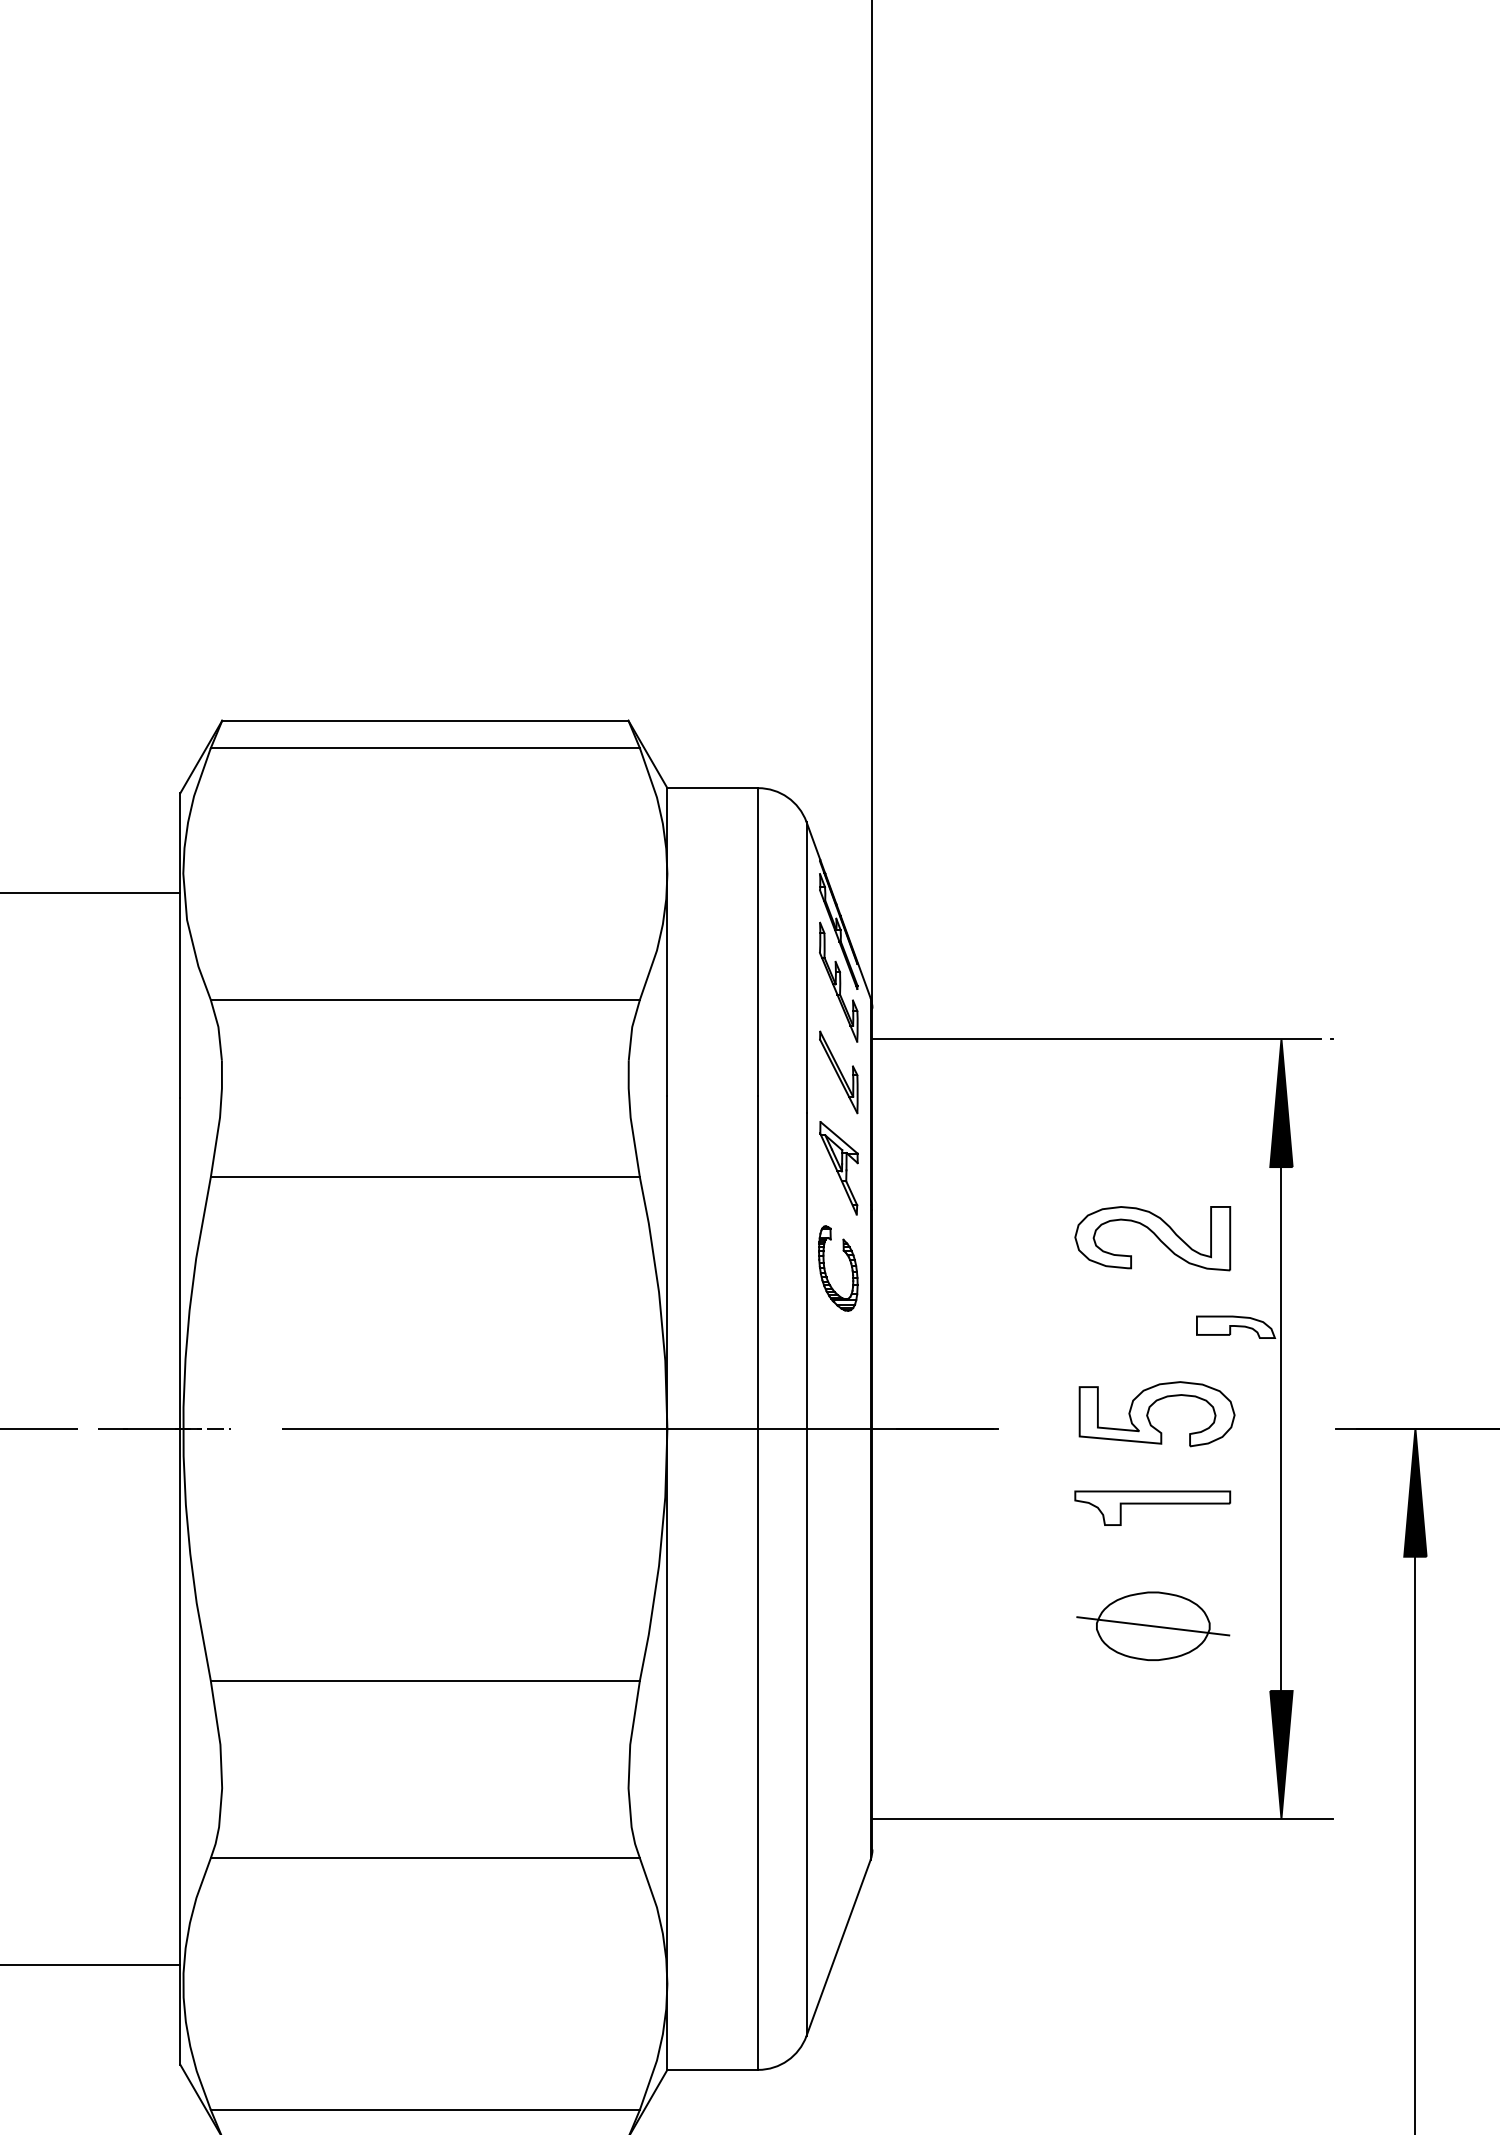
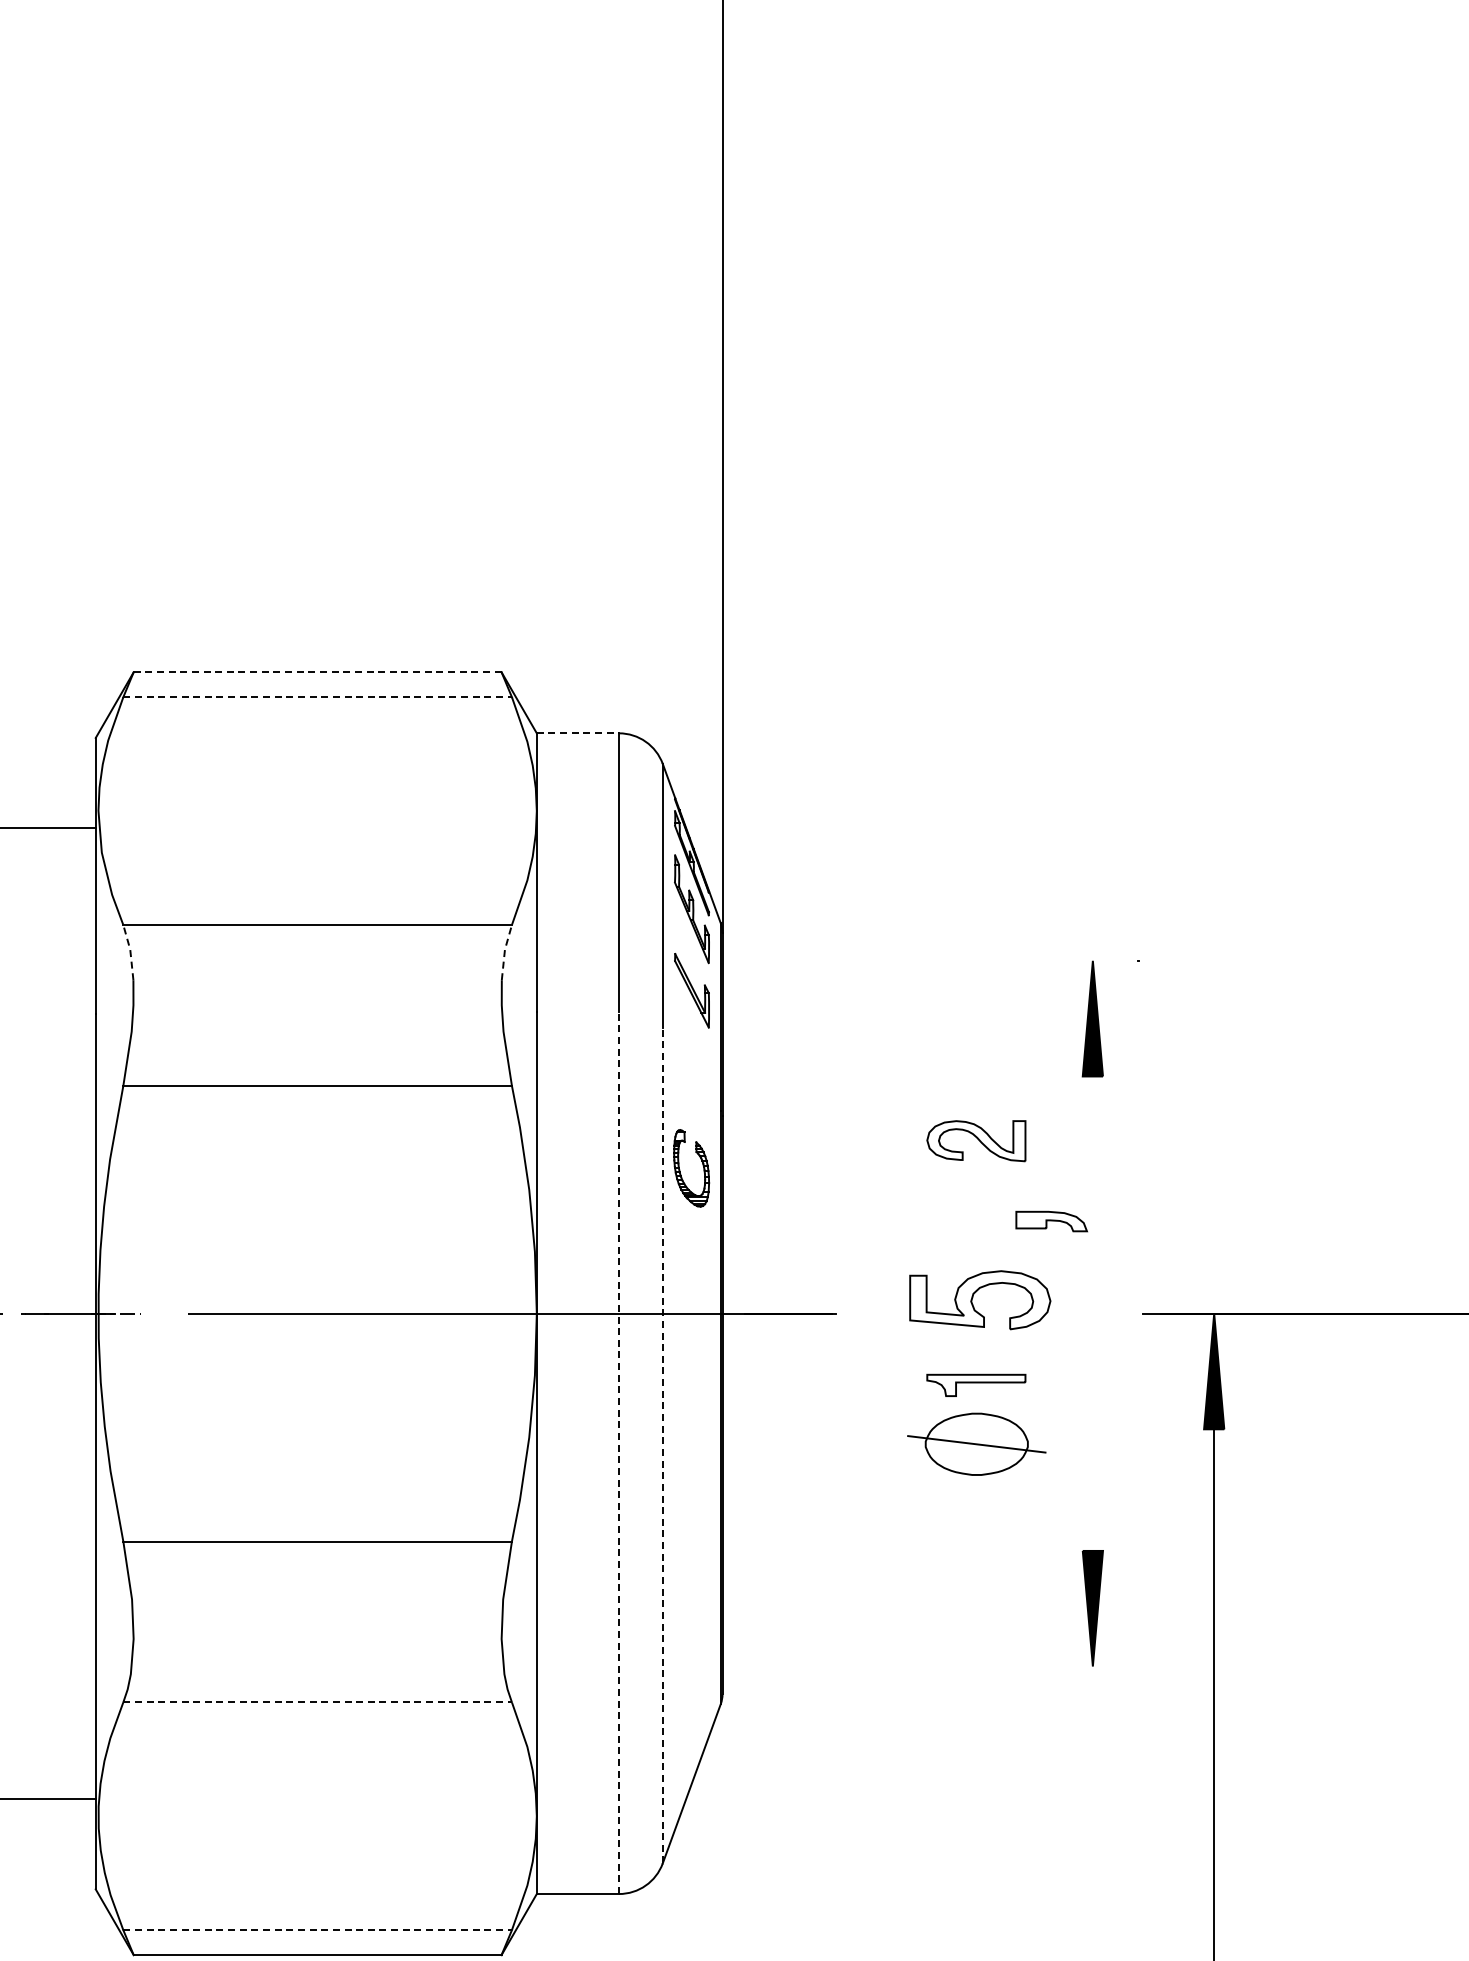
line: (425, 720) -> (317, 672), solid -> dashed
line: (426, 748) -> (318, 697), solid -> dashed
line: (713, 788) -> (578, 733), solid -> dashed
line: (218, 1029) -> (130, 951), solid -> dashed
line: (631, 1029) -> (504, 951), solid -> dashed
line: (1096, 1039) -> (925, 960), removed
part: (839, 1168) -> (692, 1077), removed
part: (1152, 1237) -> (976, 1140), size x0.7
line: (1281, 1428) -> (1092, 1313), removed
part: (1152, 1508) -> (976, 1385), size x0.7
line: (806, 1574) -> (662, 1445), solid -> dashed
line: (758, 1582) -> (619, 1452), solid -> dashed
part: (1152, 1625) -> (976, 1443), moved
line: (1102, 1818) -> (930, 1666), removed
line: (426, 1858) -> (318, 1702), solid -> dashed
line: (426, 2110) -> (318, 1930), solid -> dashed

